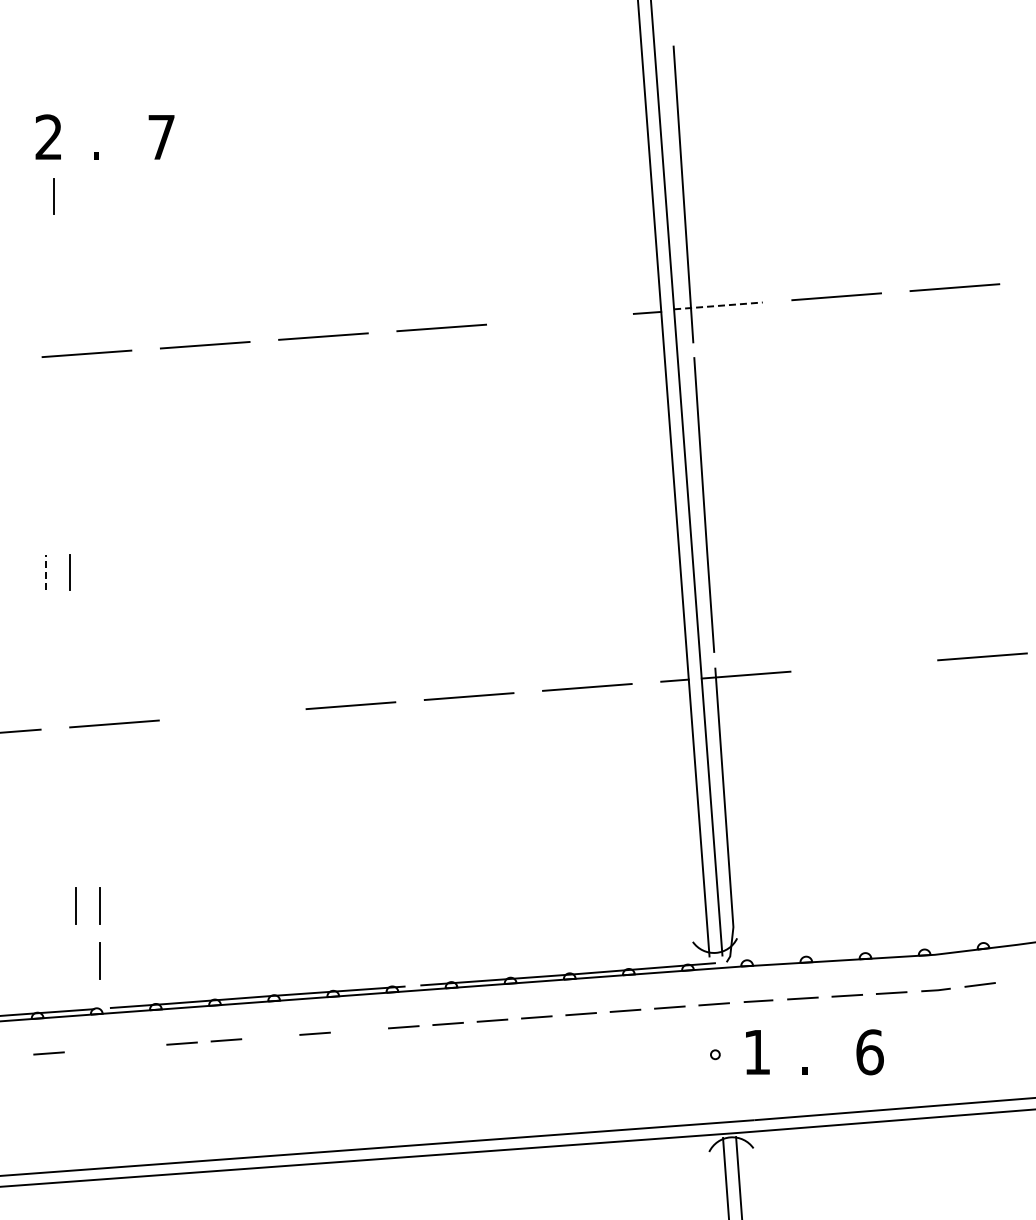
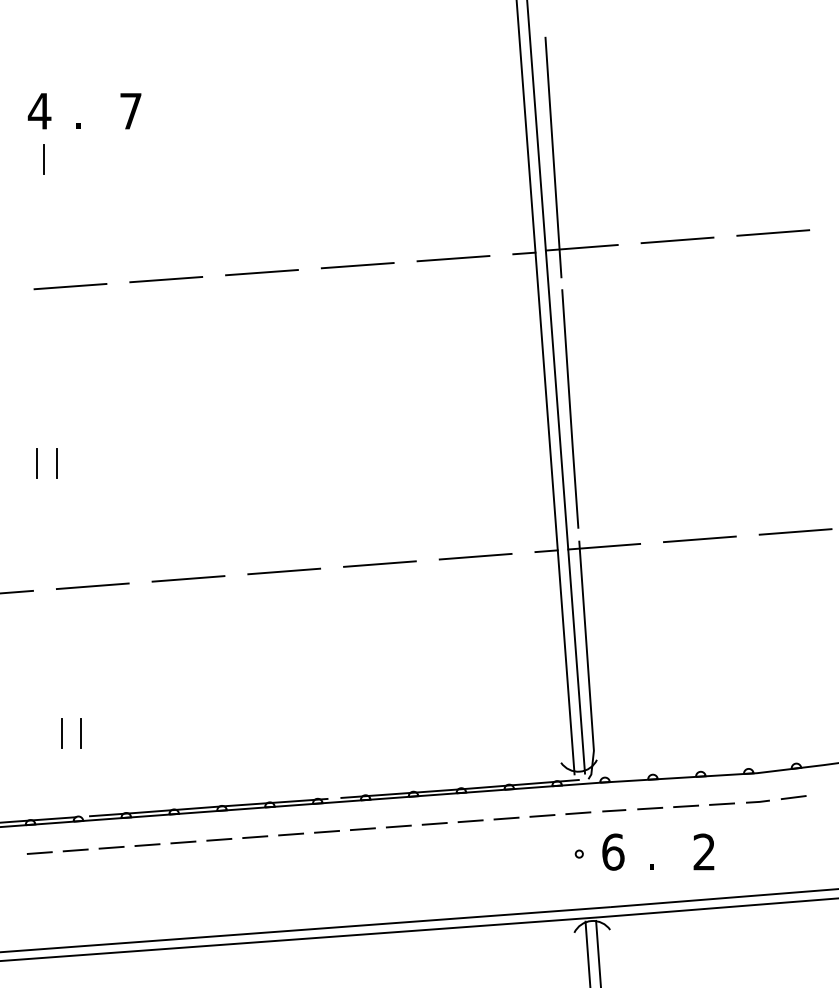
text: (48, 136) -> (39, 110), 2 -> 4
line: (718, 305) -> (581, 247), dashed -> solid
line: (559, 319) -> (453, 258), added
line: (46, 572) -> (37, 463), dashed -> solid
line: (863, 665) -> (699, 538), added
line: (232, 714) -> (188, 578), added
line: (99, 960) -> (80, 777), removed
line: (359, 1030) -> (291, 834), added
line: (270, 1036) -> (219, 839), added
line: (137, 1046) -> (111, 847), added
line: (93, 1050) -> (75, 850), added
text: (757, 1052) -> (613, 852), 1 -> 6
text: (869, 1052) -> (704, 852), 6 -> 2

